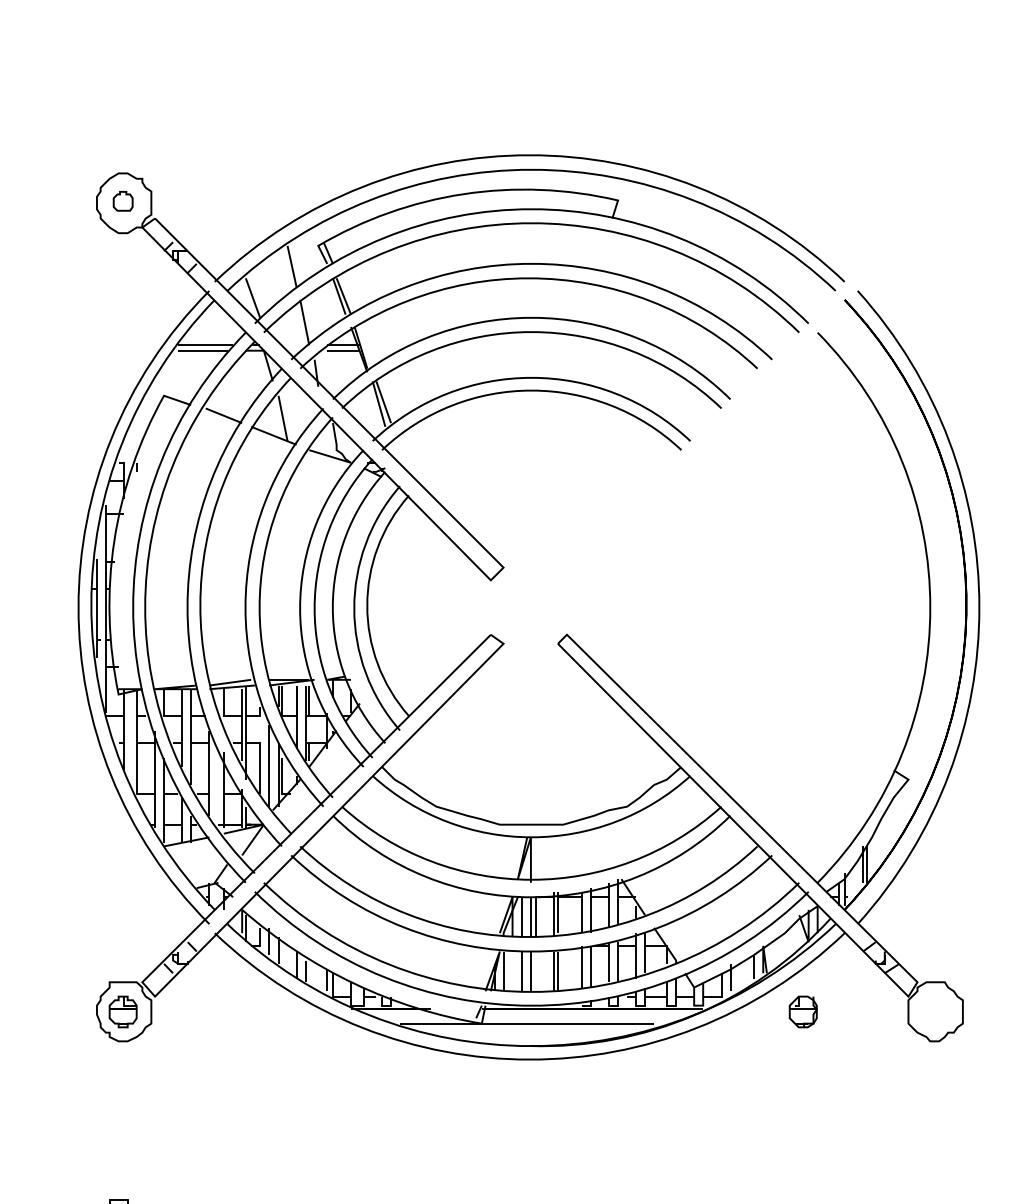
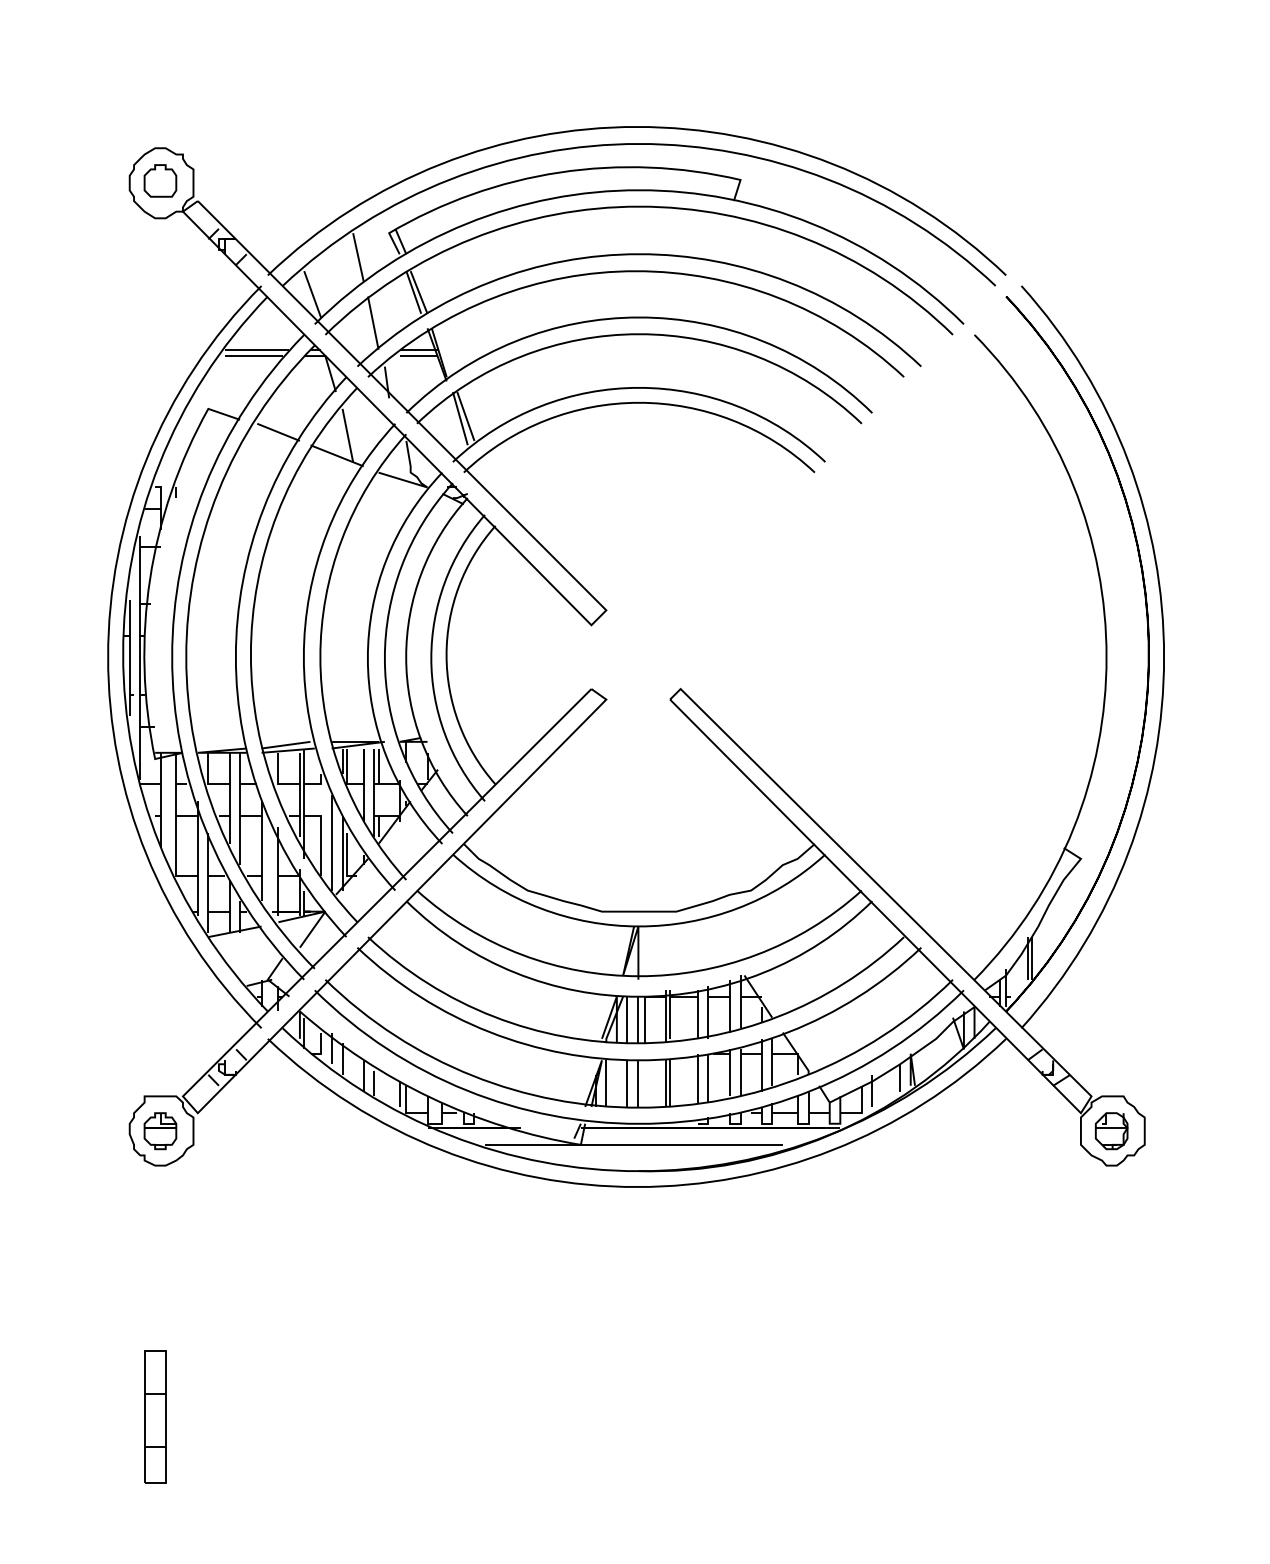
part: (123, 200) -> (160, 180), size x1.43
part: (803, 1012) -> (1111, 1131), moved

